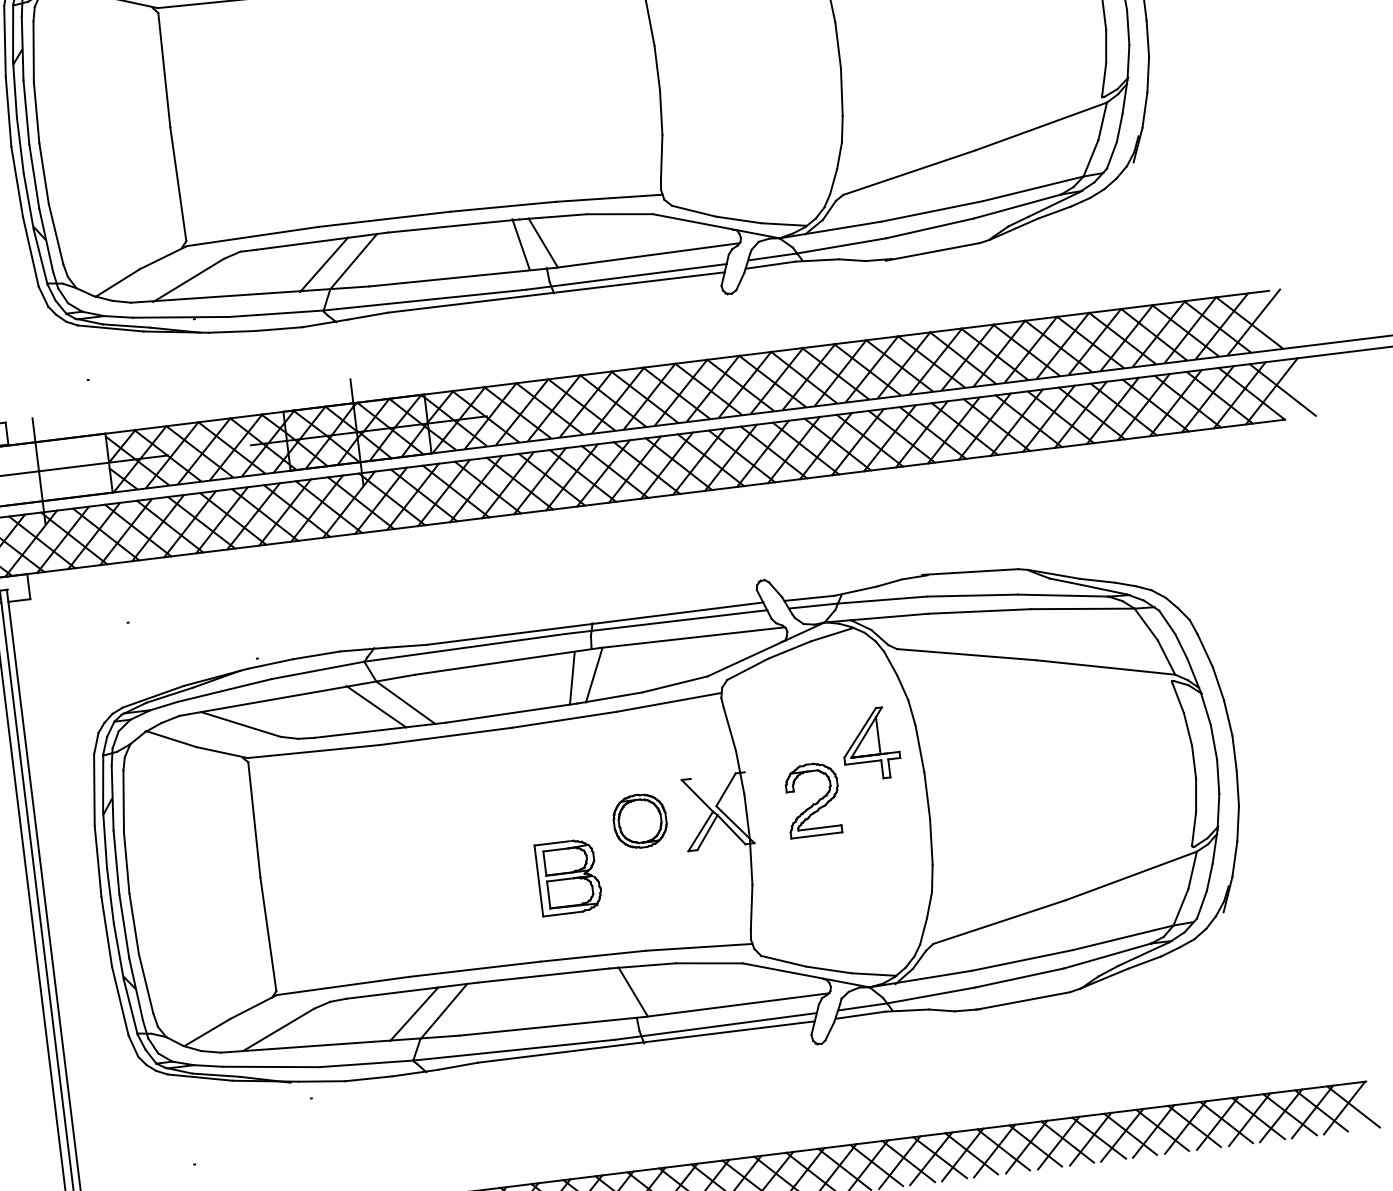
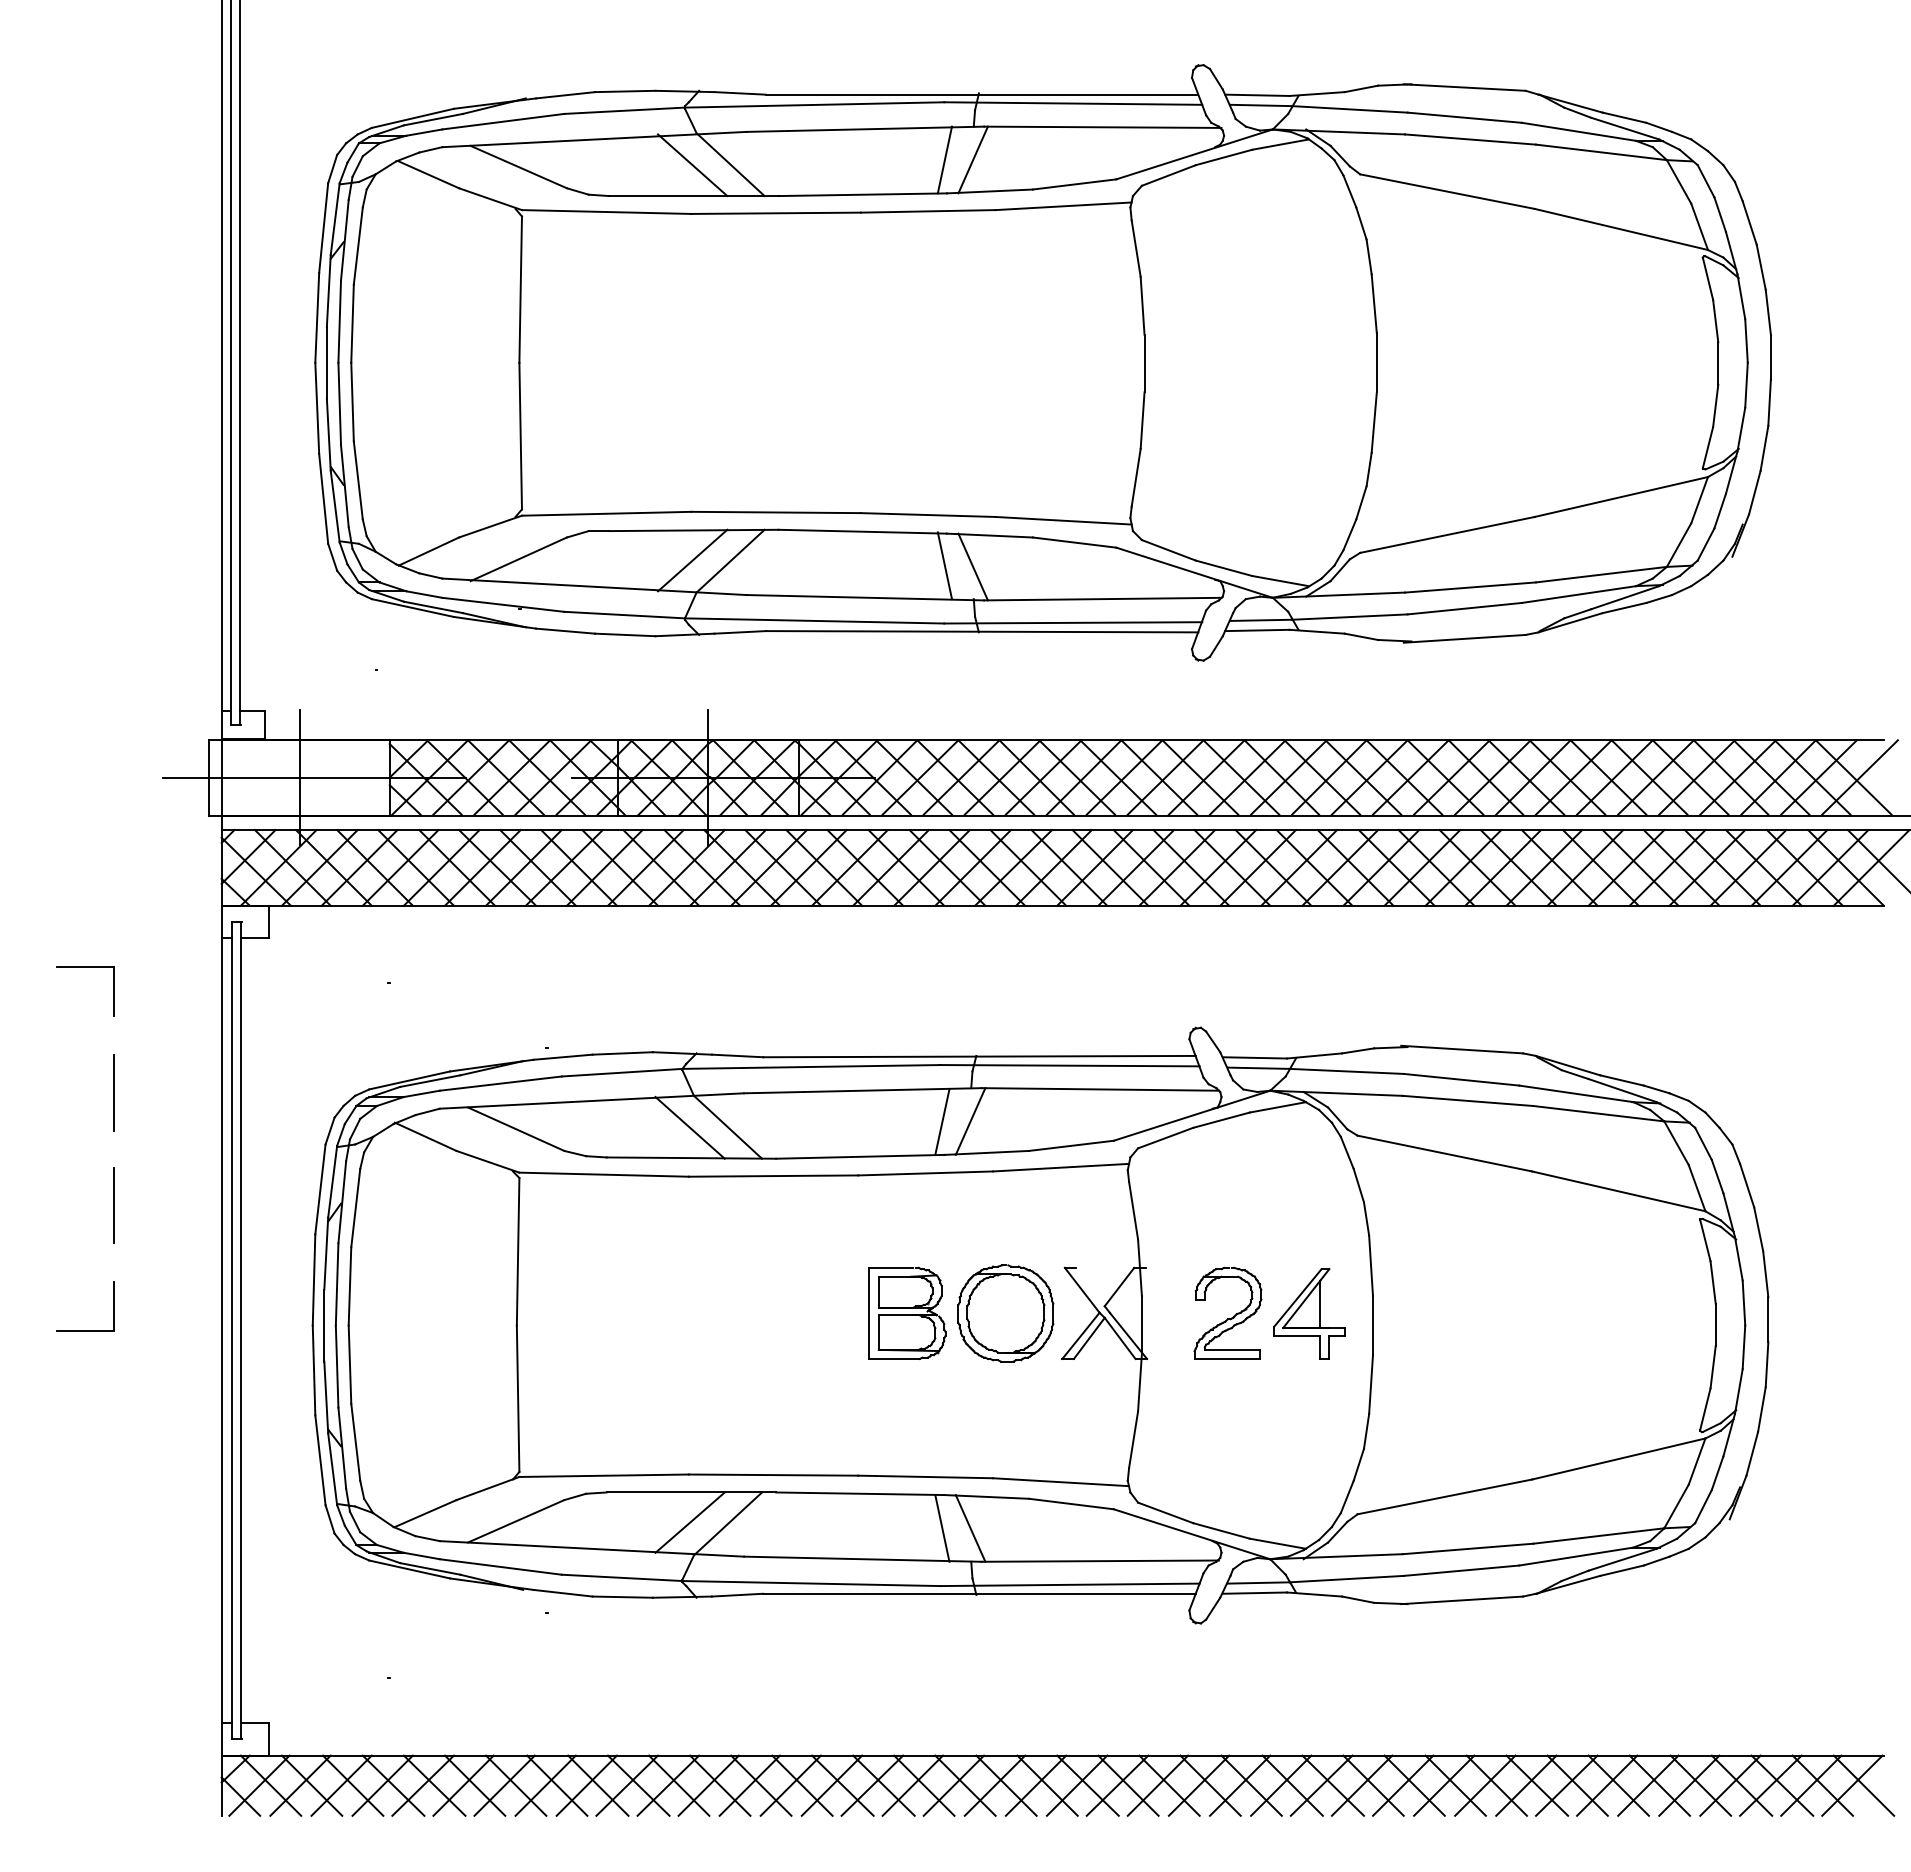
part: (870, 743) -> (1309, 1313), moved
part: (639, 821) -> (1005, 1313), size x1.43
part: (569, 876) -> (907, 1312), moved
line: (611, 994) -> (942, 1528), added

